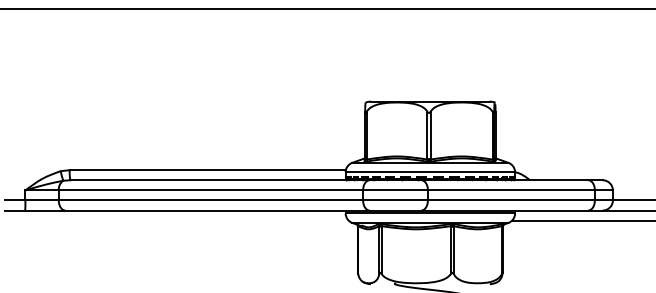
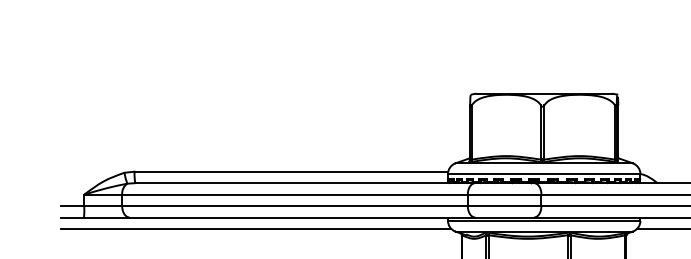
line: (176, 220) -> (255, 228), added

